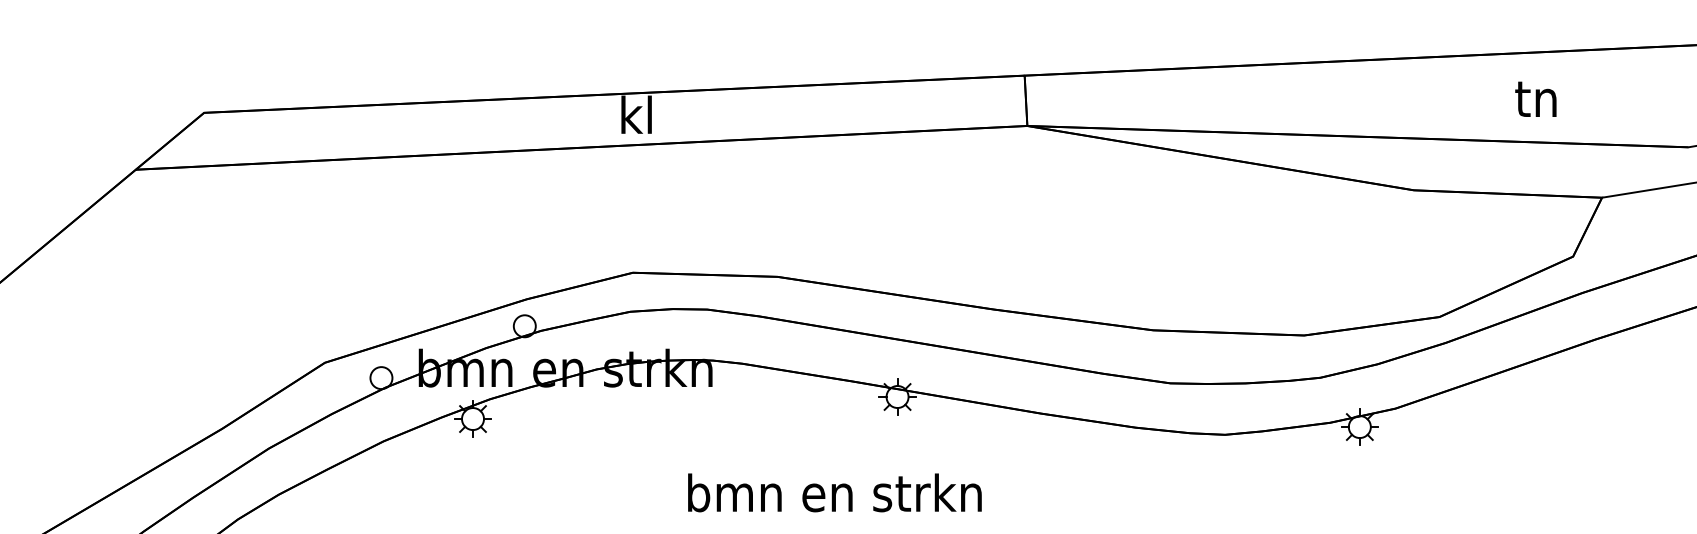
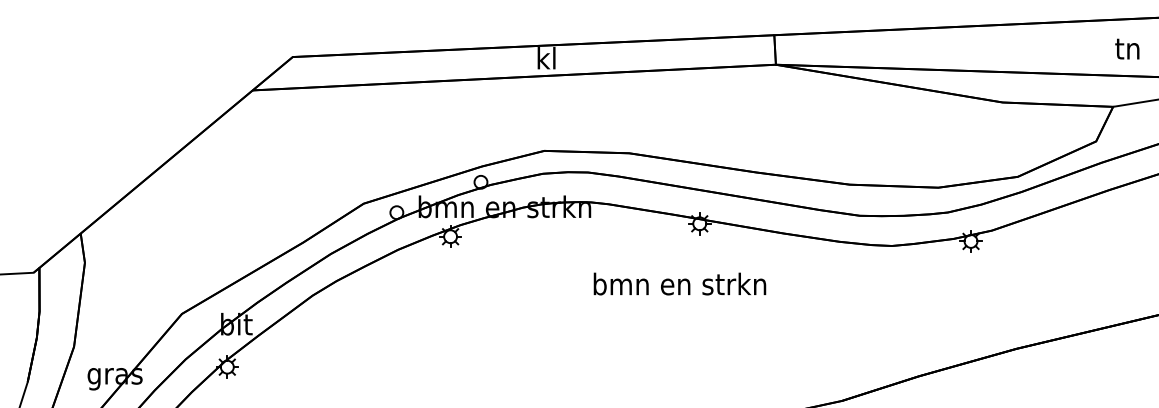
text: (1536, 98) -> (1127, 48), moved
text: (834, 491) -> (679, 283), moved

